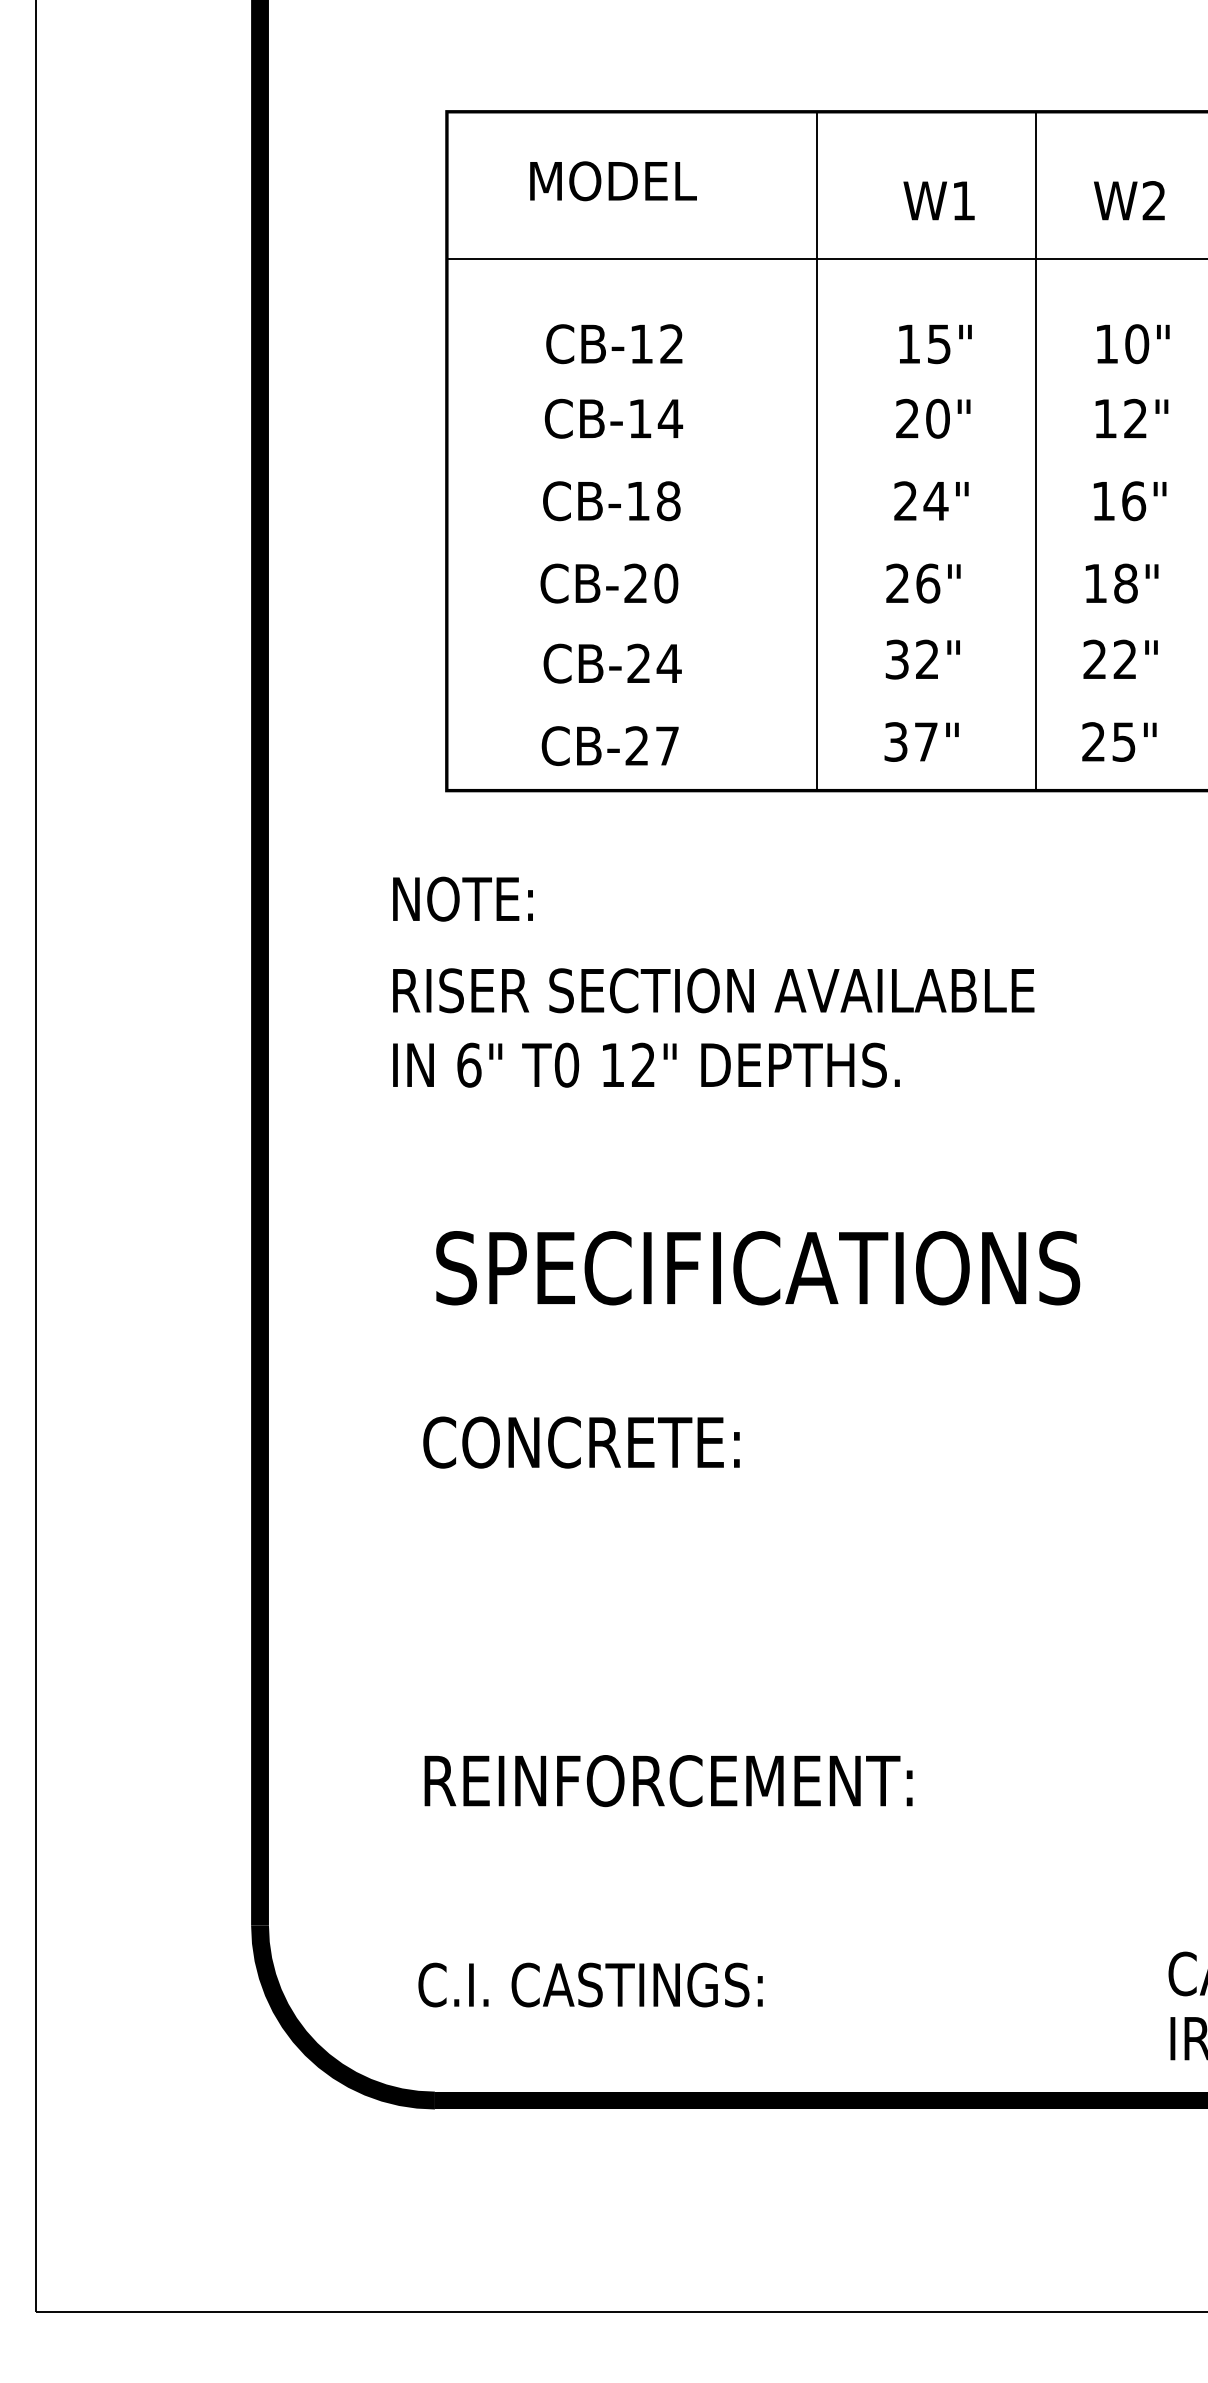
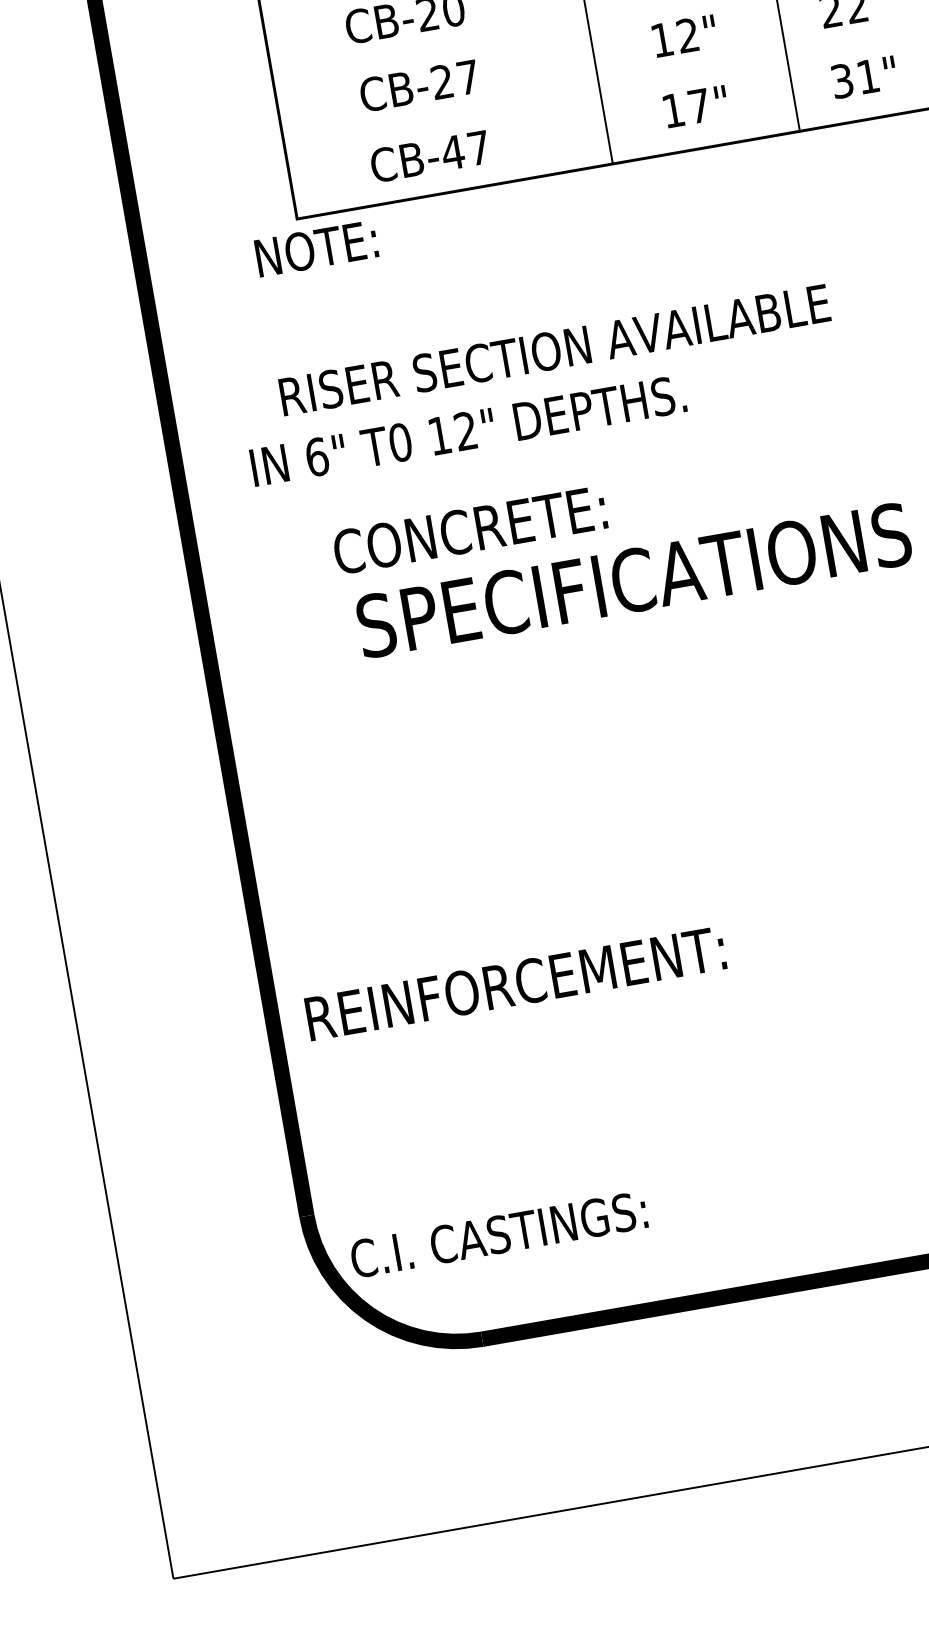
text: (896, 659) -> (661, 40), 32" -> 12"
text: (668, 663) -> (467, 77), CB-24 -> CB-27
text: (895, 741) -> (672, 110), 37" -> 17"
text: (1108, 741) -> (854, 78), 25" -> 31"
text: (636, 745) -> (452, 152), CB-27 -> CB-47
text: (462, 898) -> (316, 248), moved
text: (646, 1064) -> (468, 430), moved
text: (581, 1442) -> (469, 530), moved
text: (668, 1781) -> (515, 984), moved
text: (590, 1984) -> (498, 1234), moved

